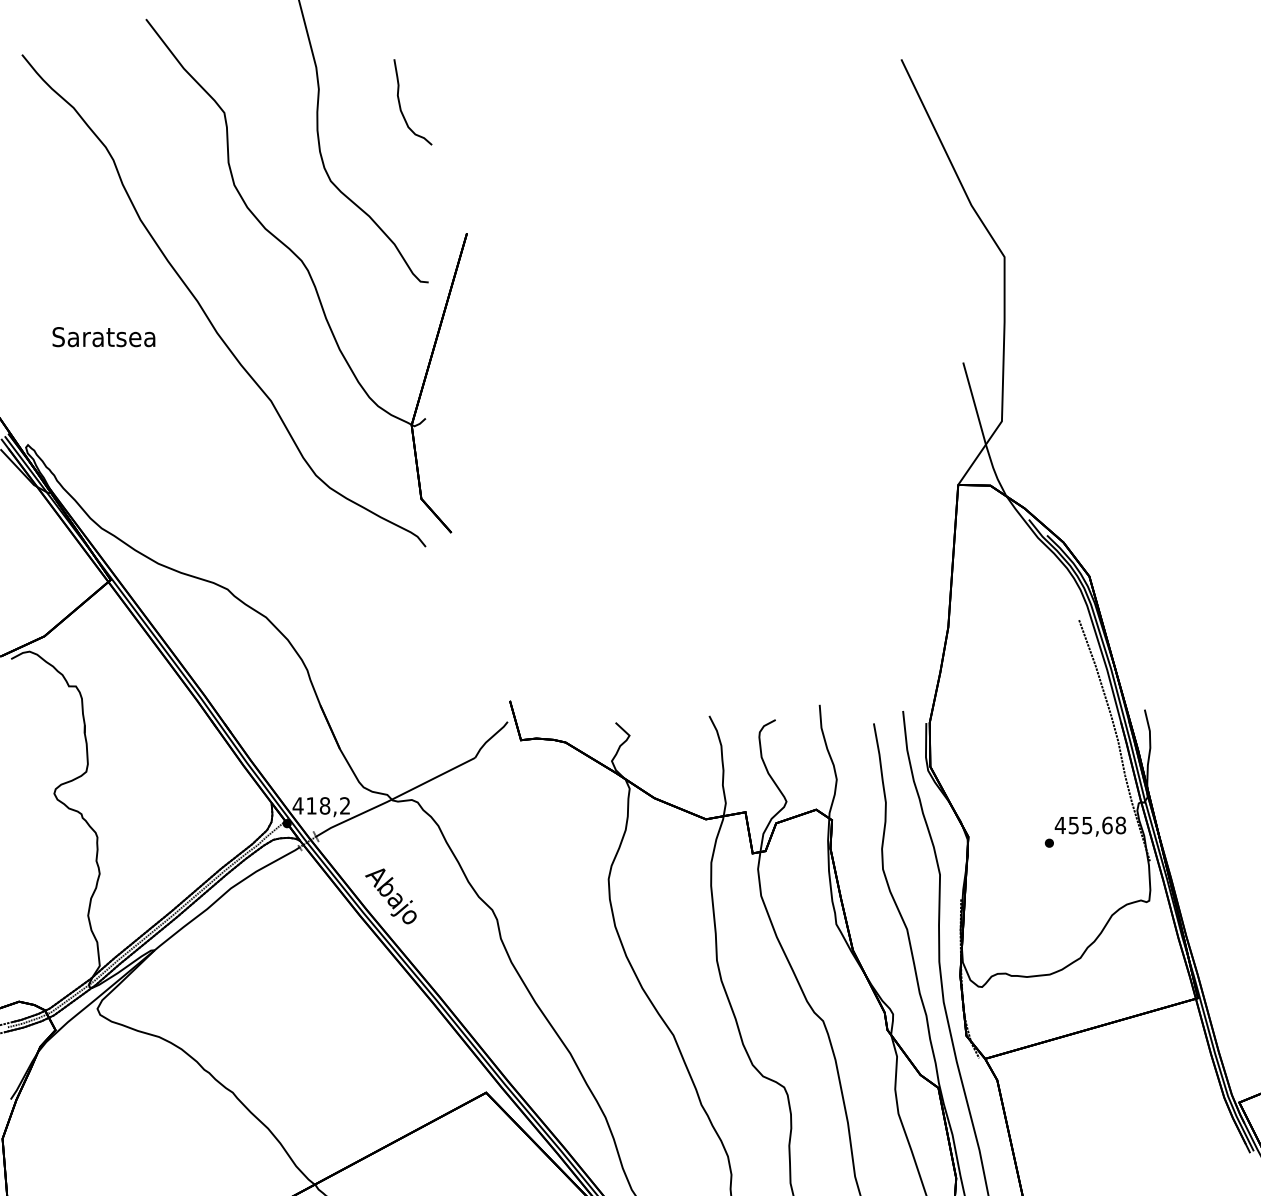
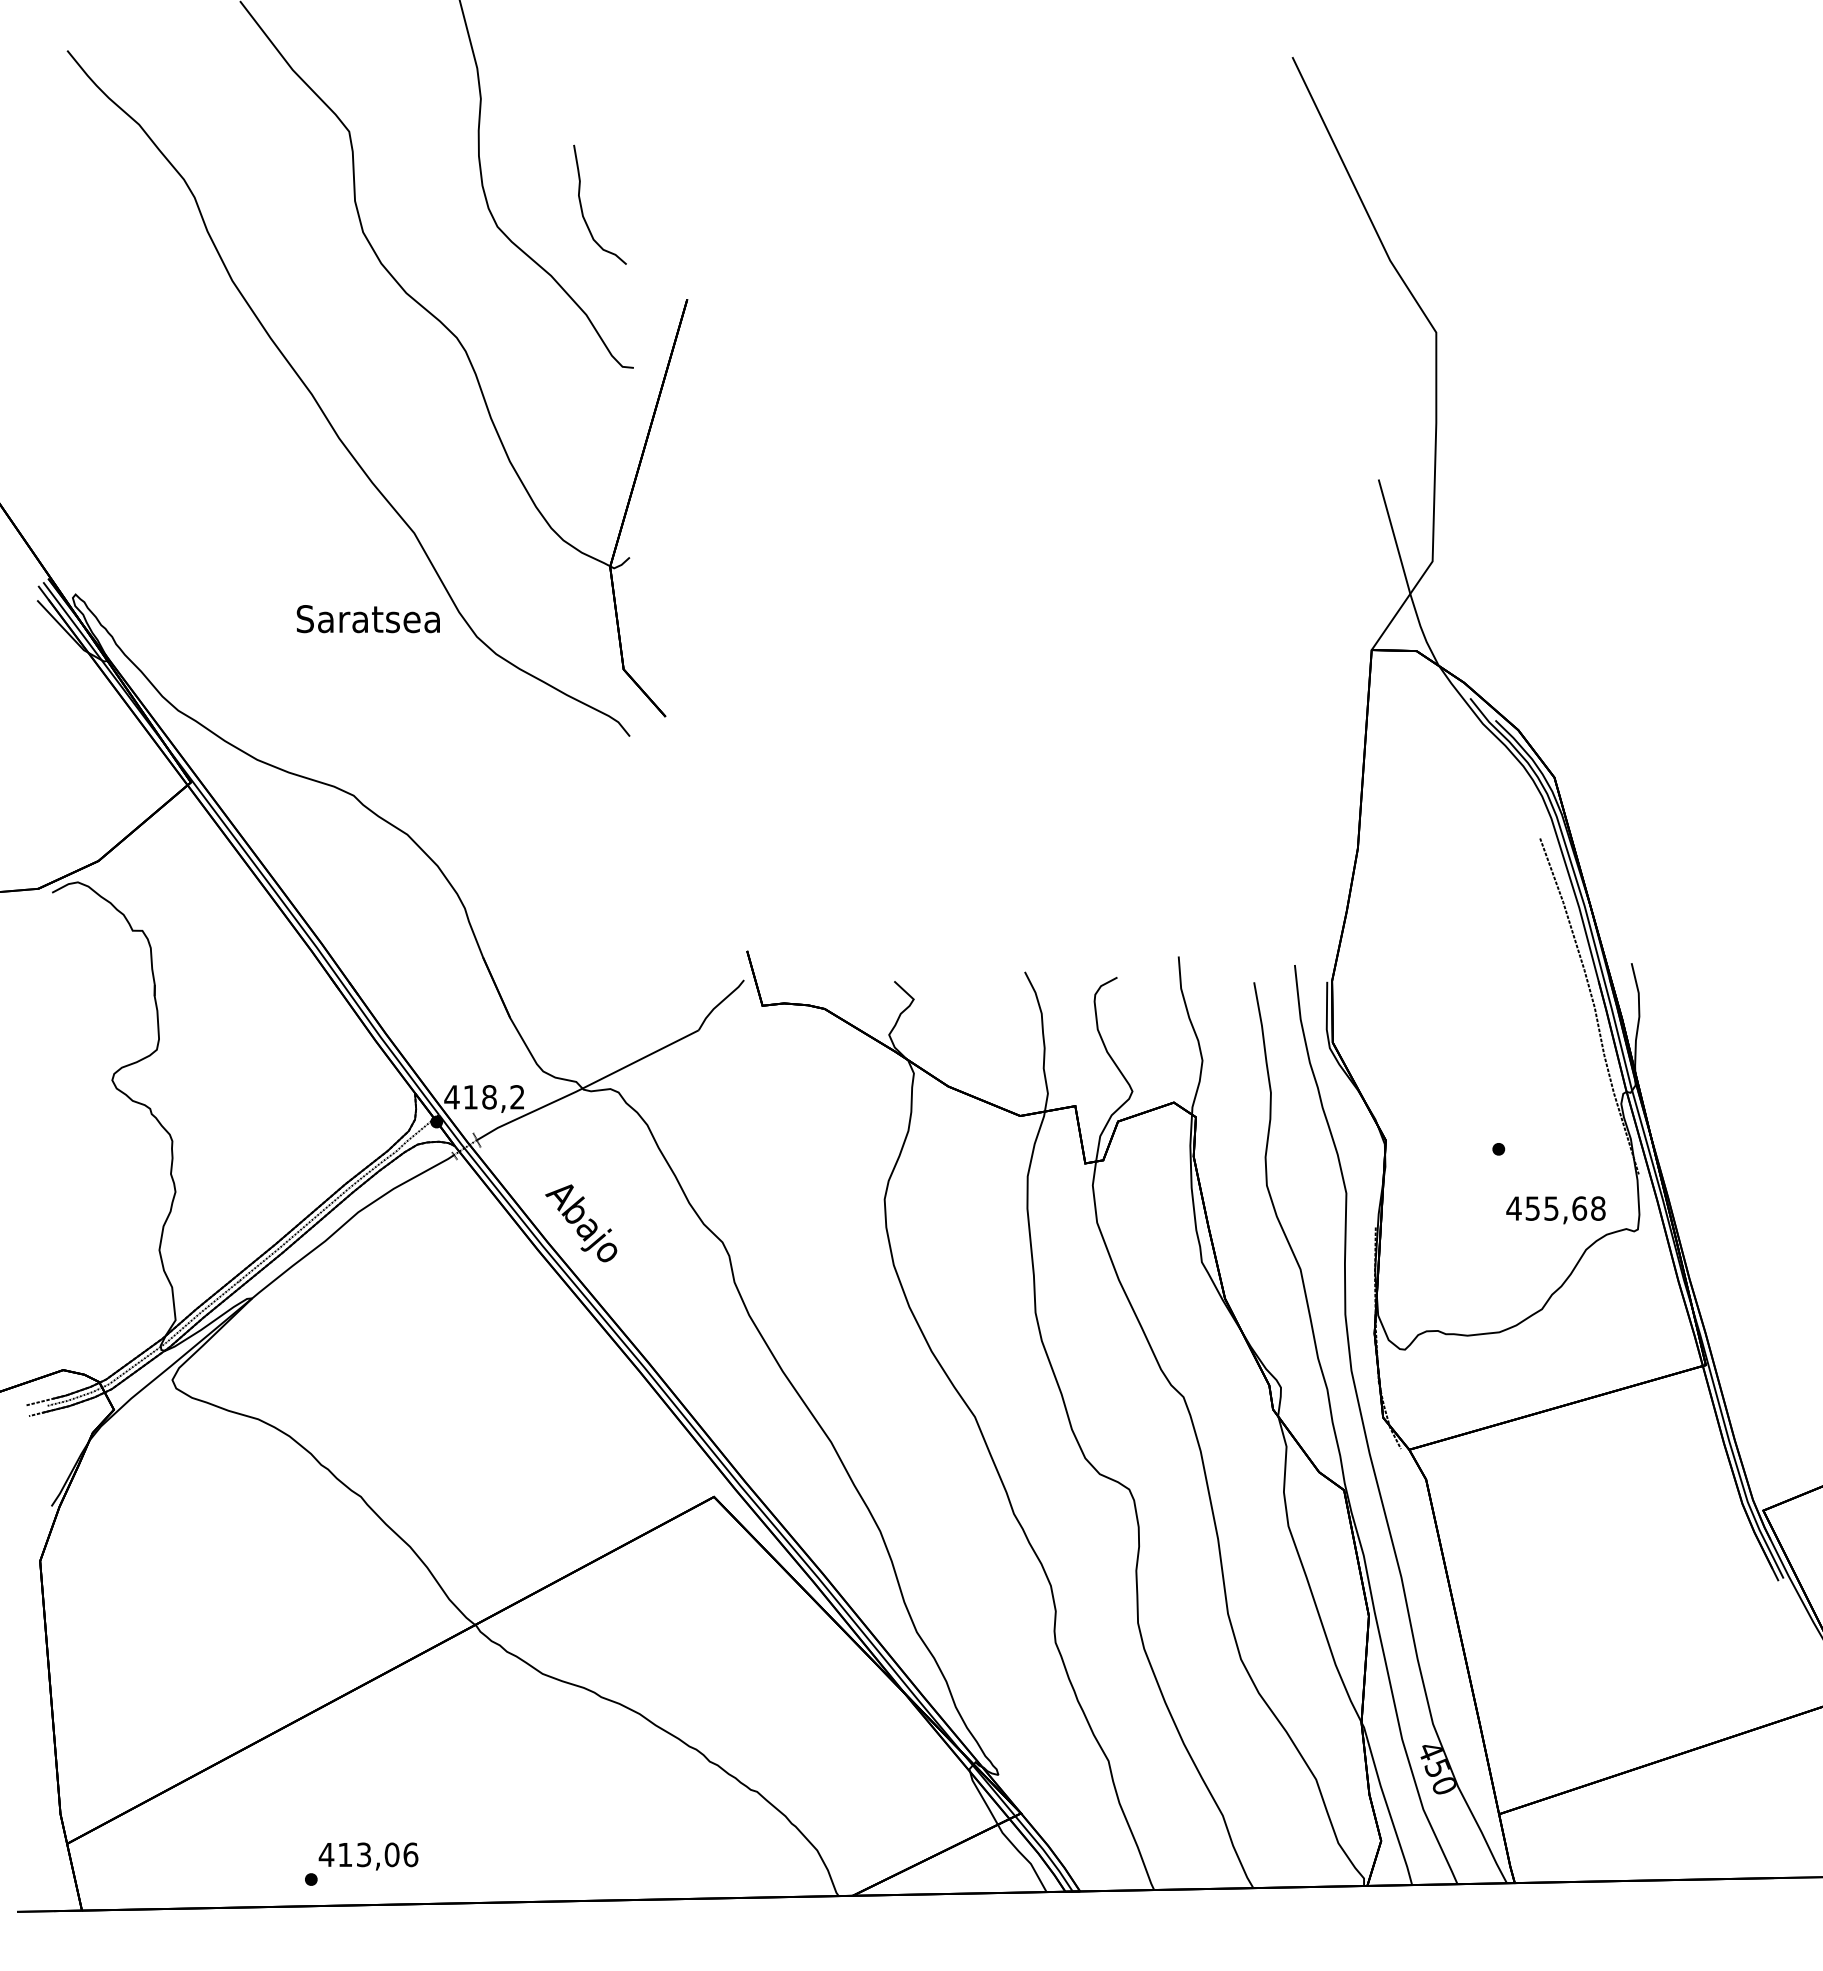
part: (400, 104) -> (582, 207), moved
text: (103, 337) -> (367, 619), moved
text: (1090, 826) -> (1555, 1210), moved

